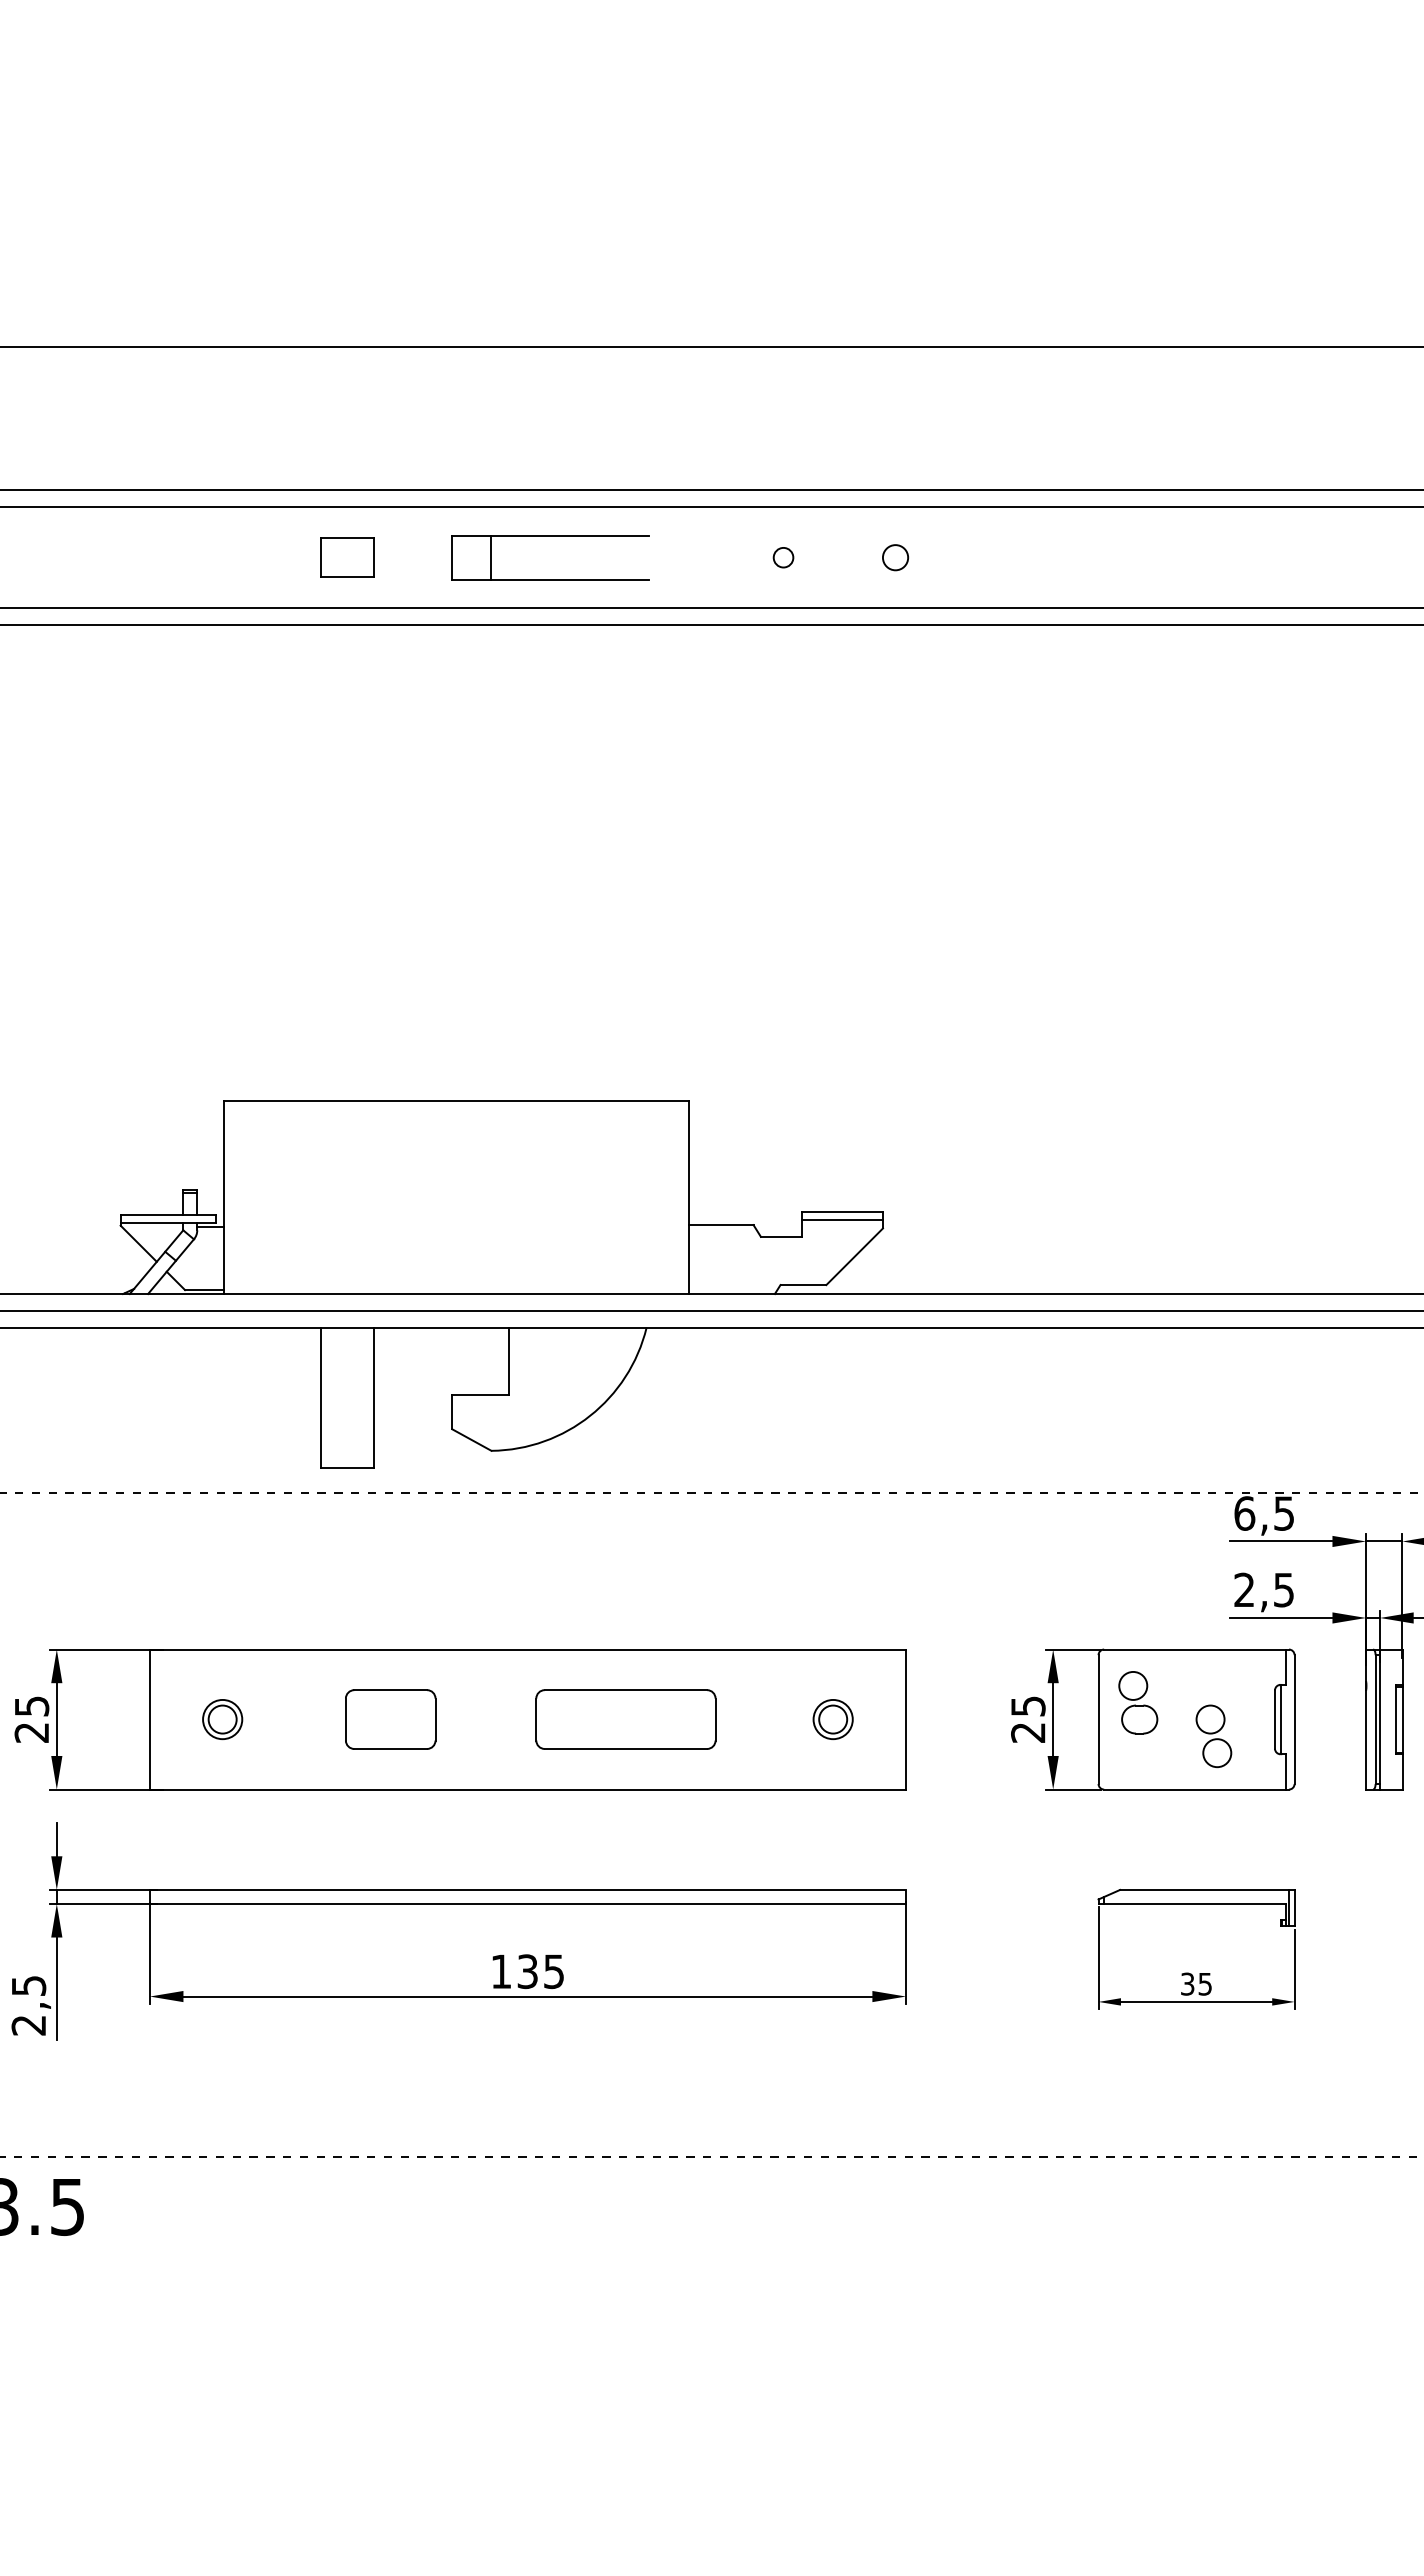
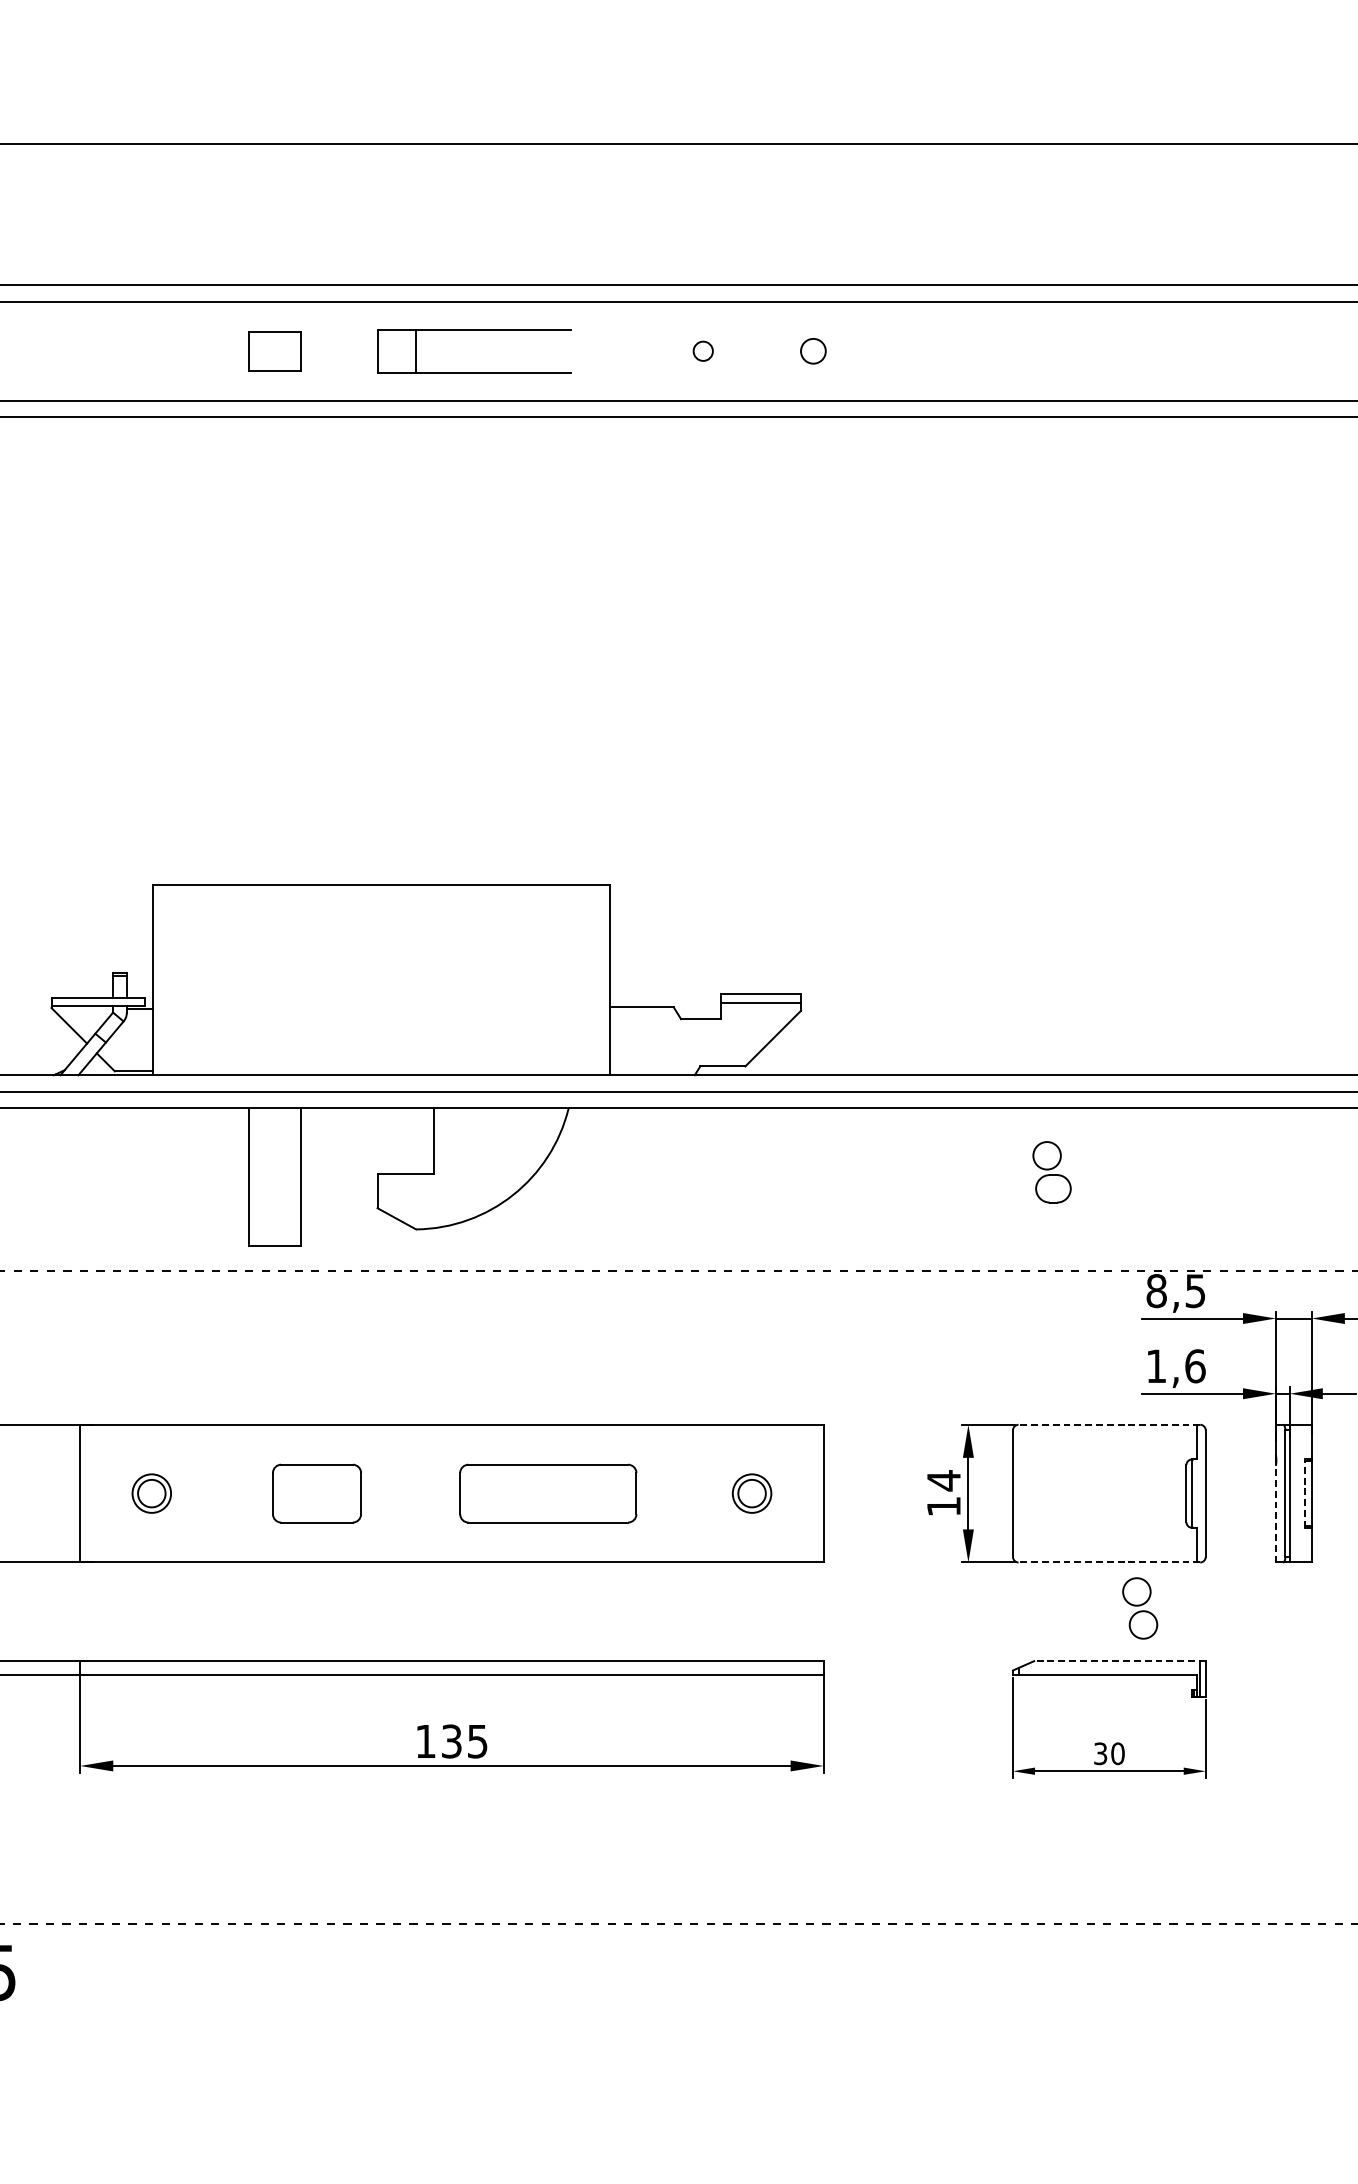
text: (1244, 1513) -> (1156, 1291), 6,5 -> 8,5
text: (1264, 1589) -> (1176, 1365), 2,5 -> 1,6
line: (1196, 1649) -> (1109, 1424), solid -> dashed
part: (1138, 1702) -> (1052, 1172), moved
text: (1028, 1718) -> (944, 1492), 25 -> 14
line: (1395, 1719) -> (1304, 1493), solid -> dashed
part: (1213, 1736) -> (1139, 1608), moved
line: (1366, 1739) -> (1276, 1513), solid -> dashed
line: (1196, 1789) -> (1109, 1562), solid -> dashed
line: (1206, 1889) -> (1119, 1660), solid -> dashed
text: (1205, 1983) -> (1118, 1753), 35 -> 30

